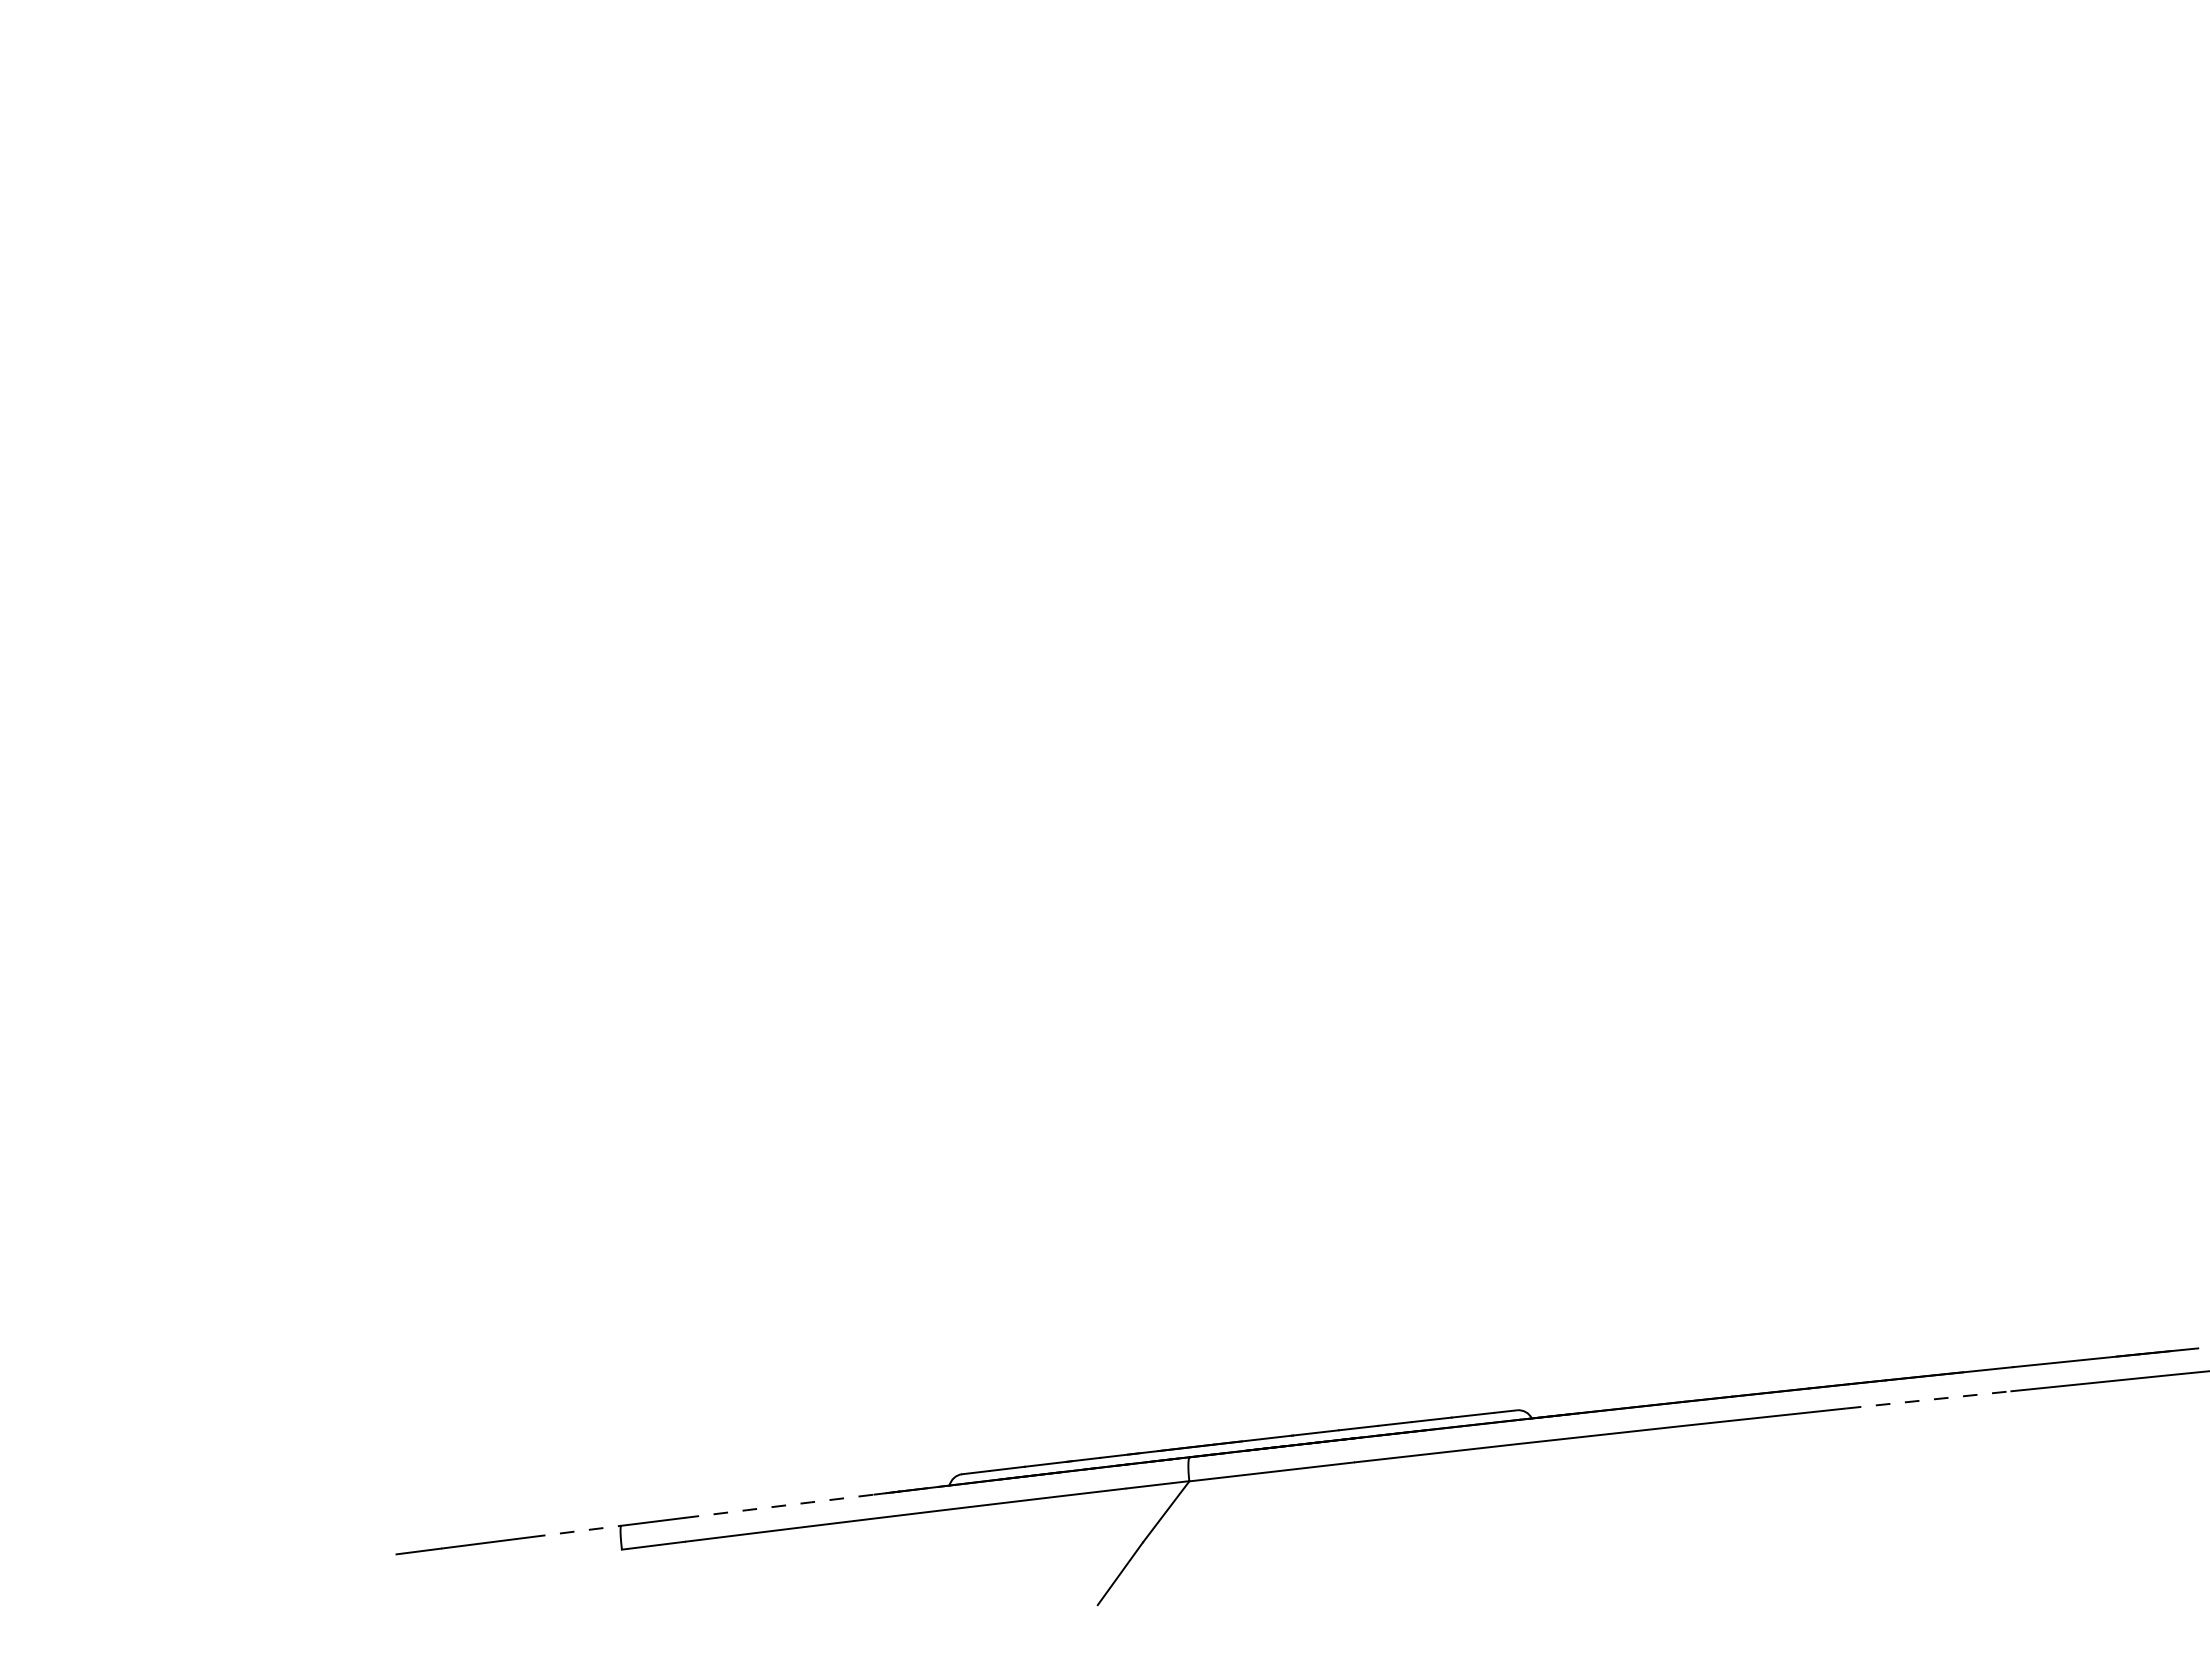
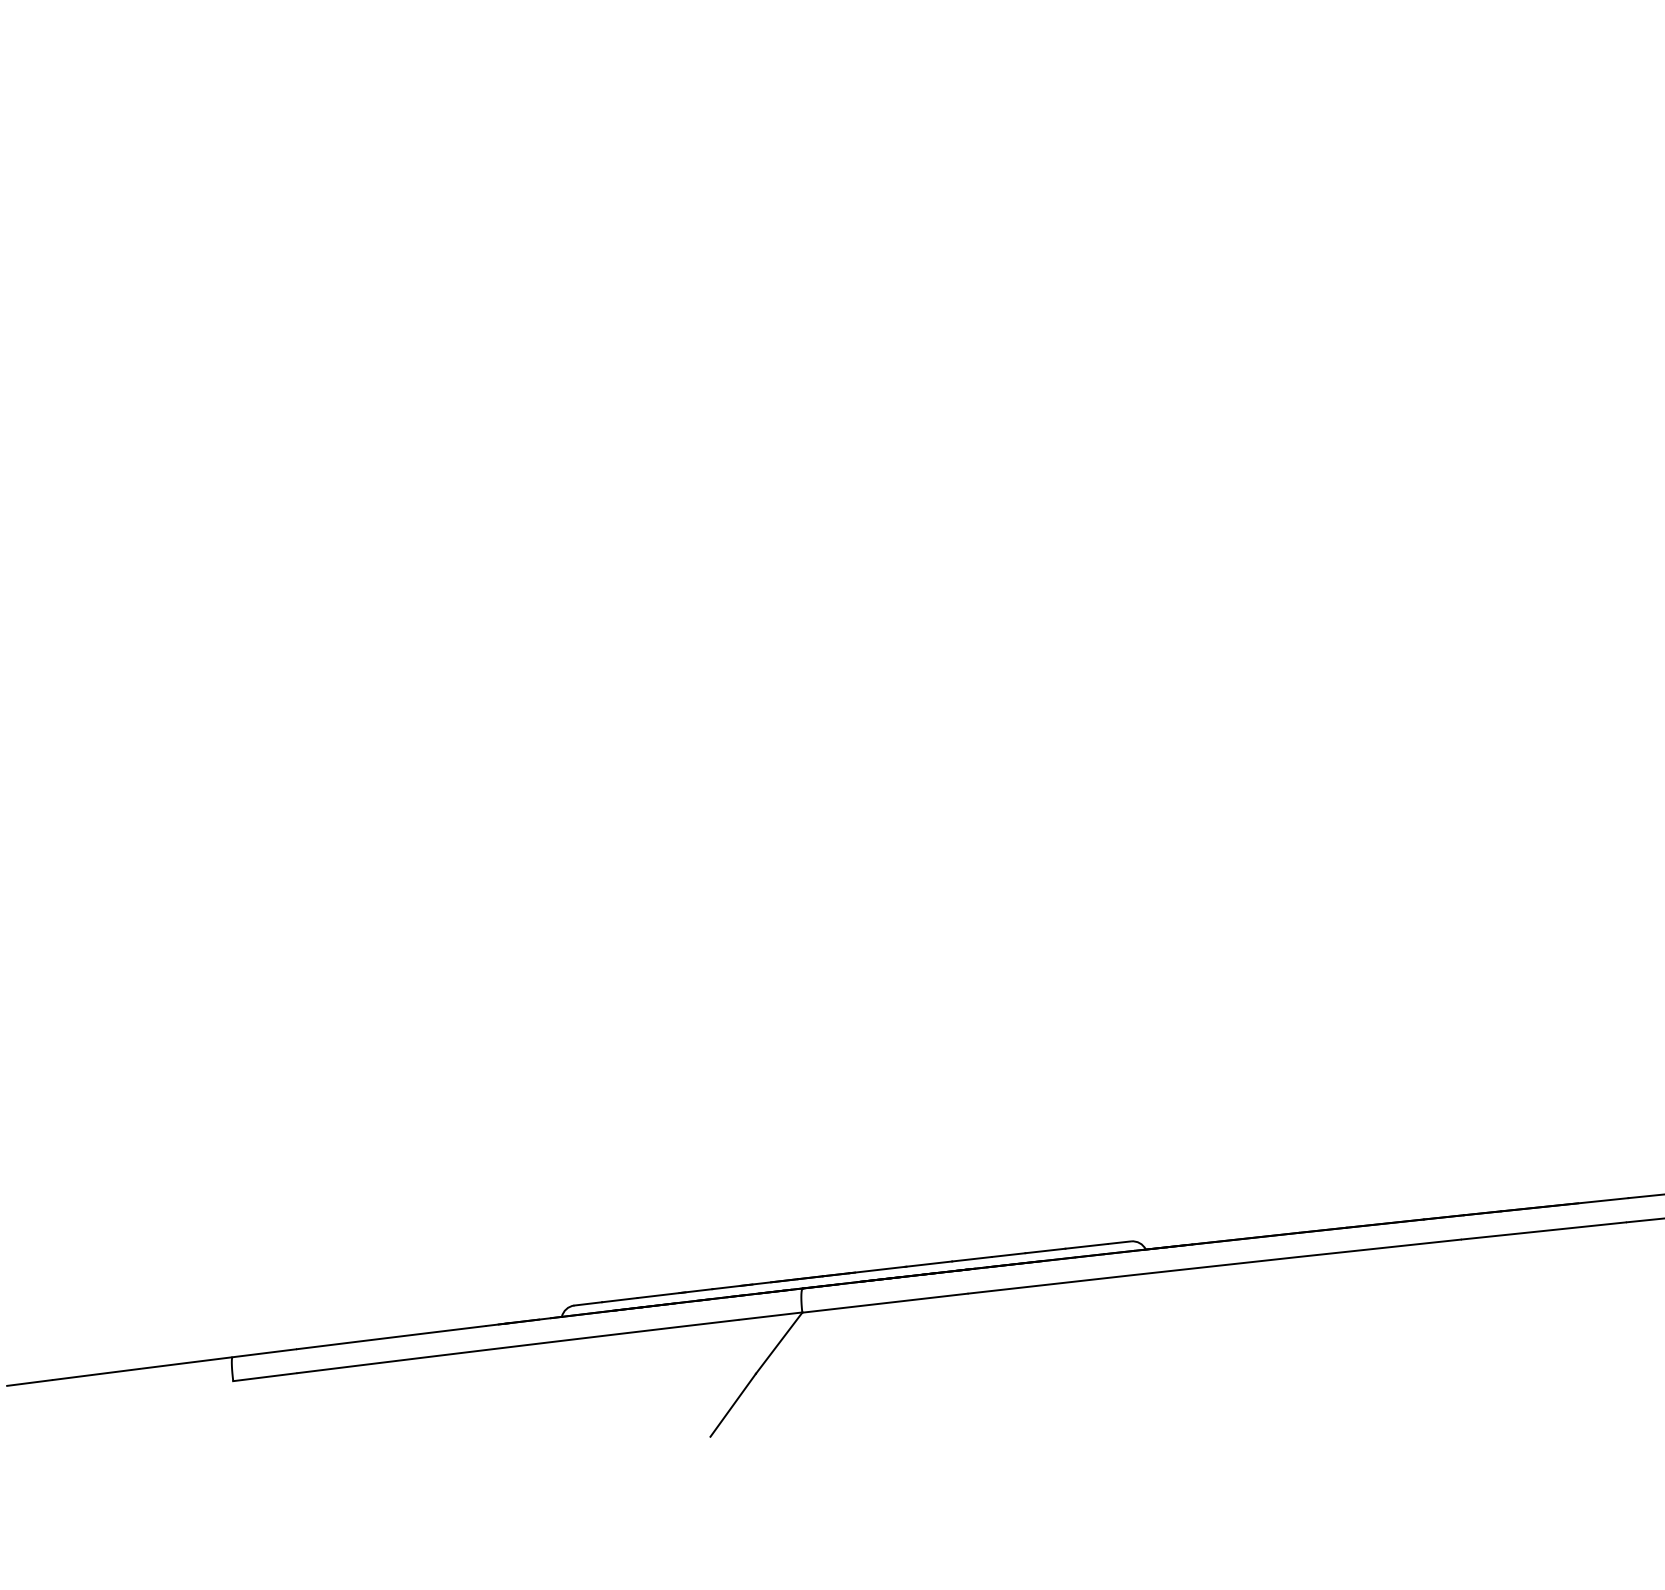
line: (1929, 1399) -> (1544, 1230), dashed -> solid
line: (779, 1506) -> (391, 1337), dashed -> solid
line: (576, 1531) -> (187, 1362), dashed -> solid

